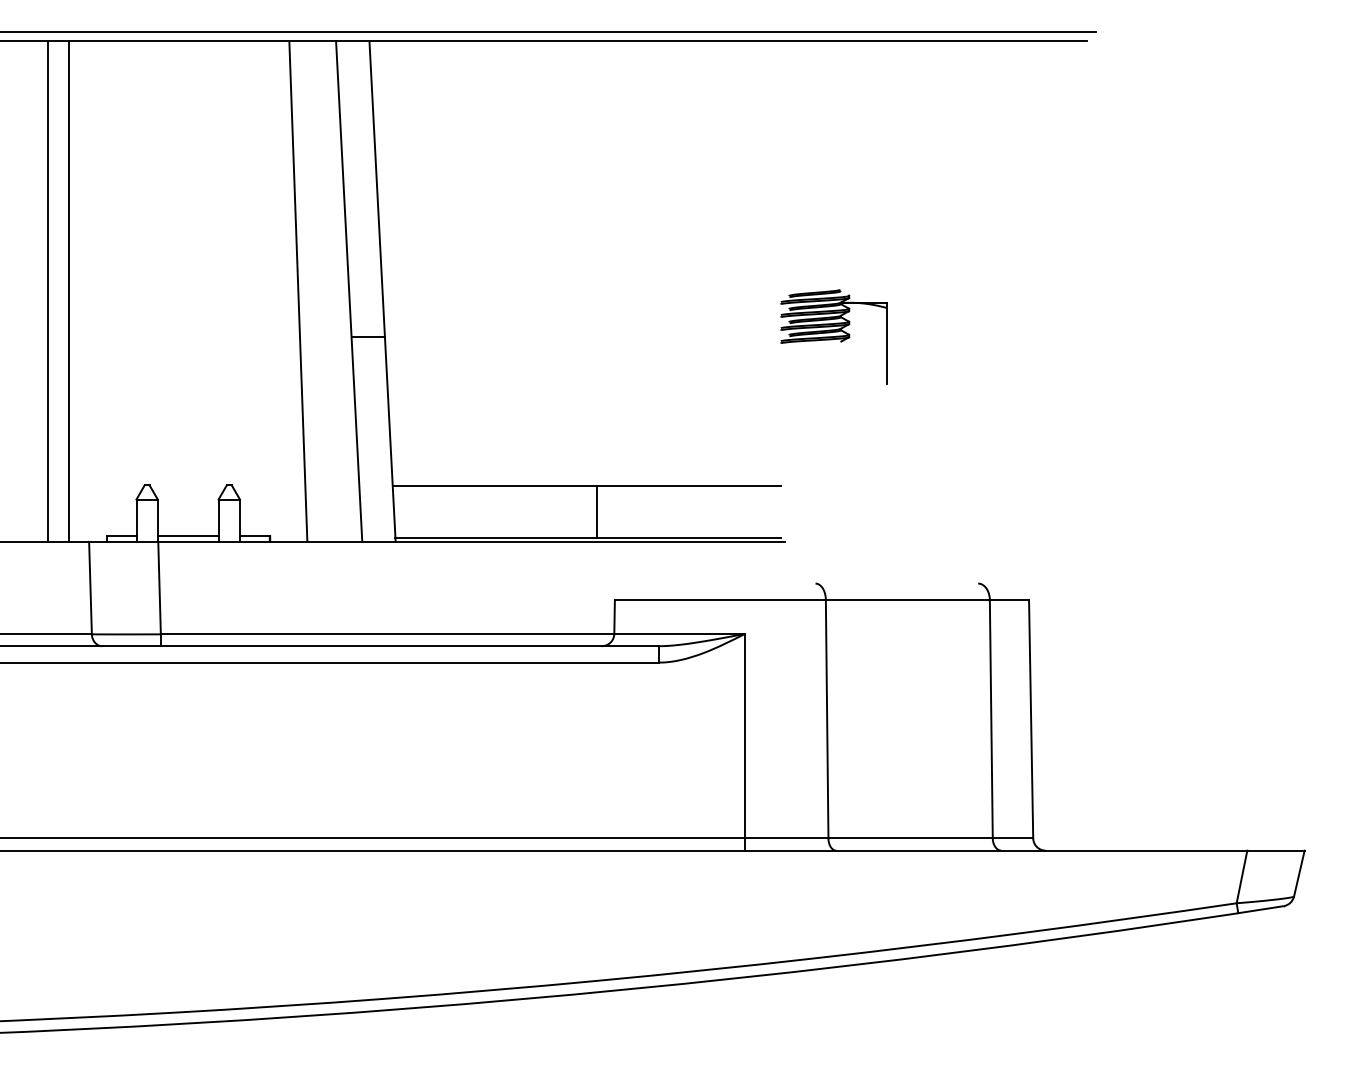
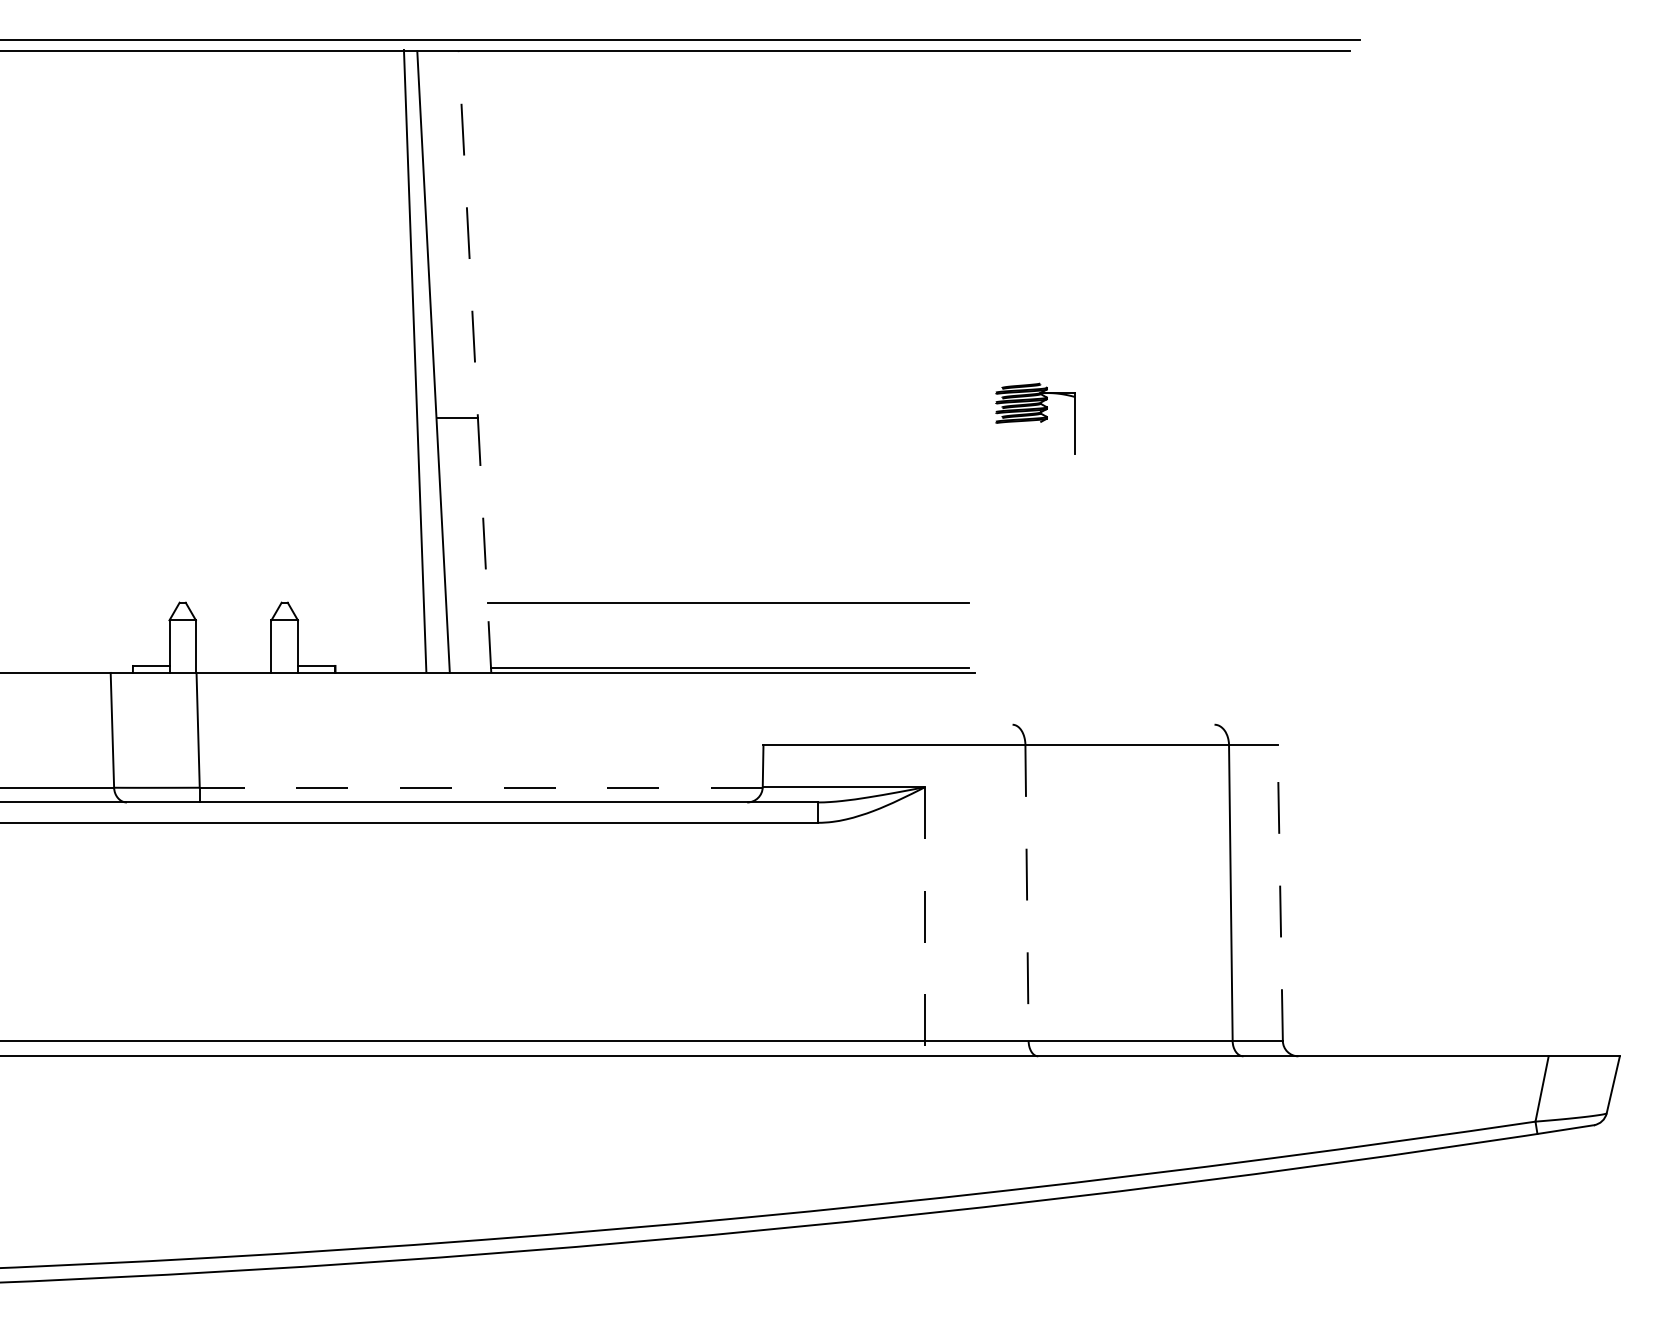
line: (47, 291) -> (59, 362), removed
line: (69, 291) -> (86, 362), removed
line: (298, 291) -> (415, 360), moved
line: (382, 291) -> (474, 362), solid -> dashed
part: (833, 336) -> (1034, 417), size x0.6
line: (596, 511) -> (740, 635), removed
line: (187, 536) -> (232, 666), removed
line: (387, 634) -> (481, 787), solid -> dashed
line: (1031, 718) -> (1280, 892), solid -> dashed
line: (827, 719) -> (1027, 893), solid -> dashed
line: (745, 742) -> (925, 922), solid -> dashed

